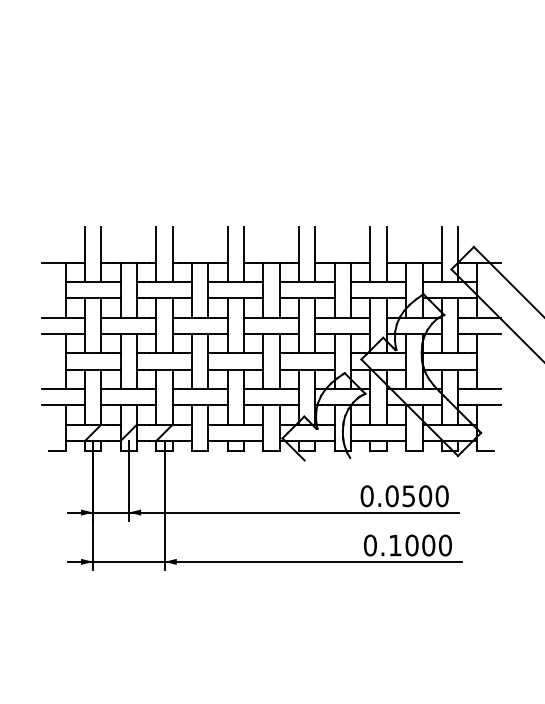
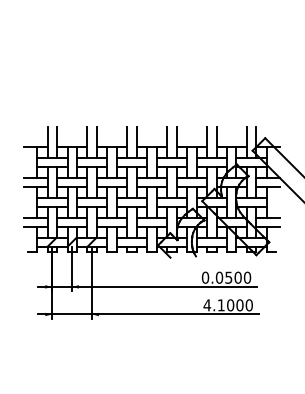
text: (370, 545) -> (207, 305), 0.1000 -> 4.1000

